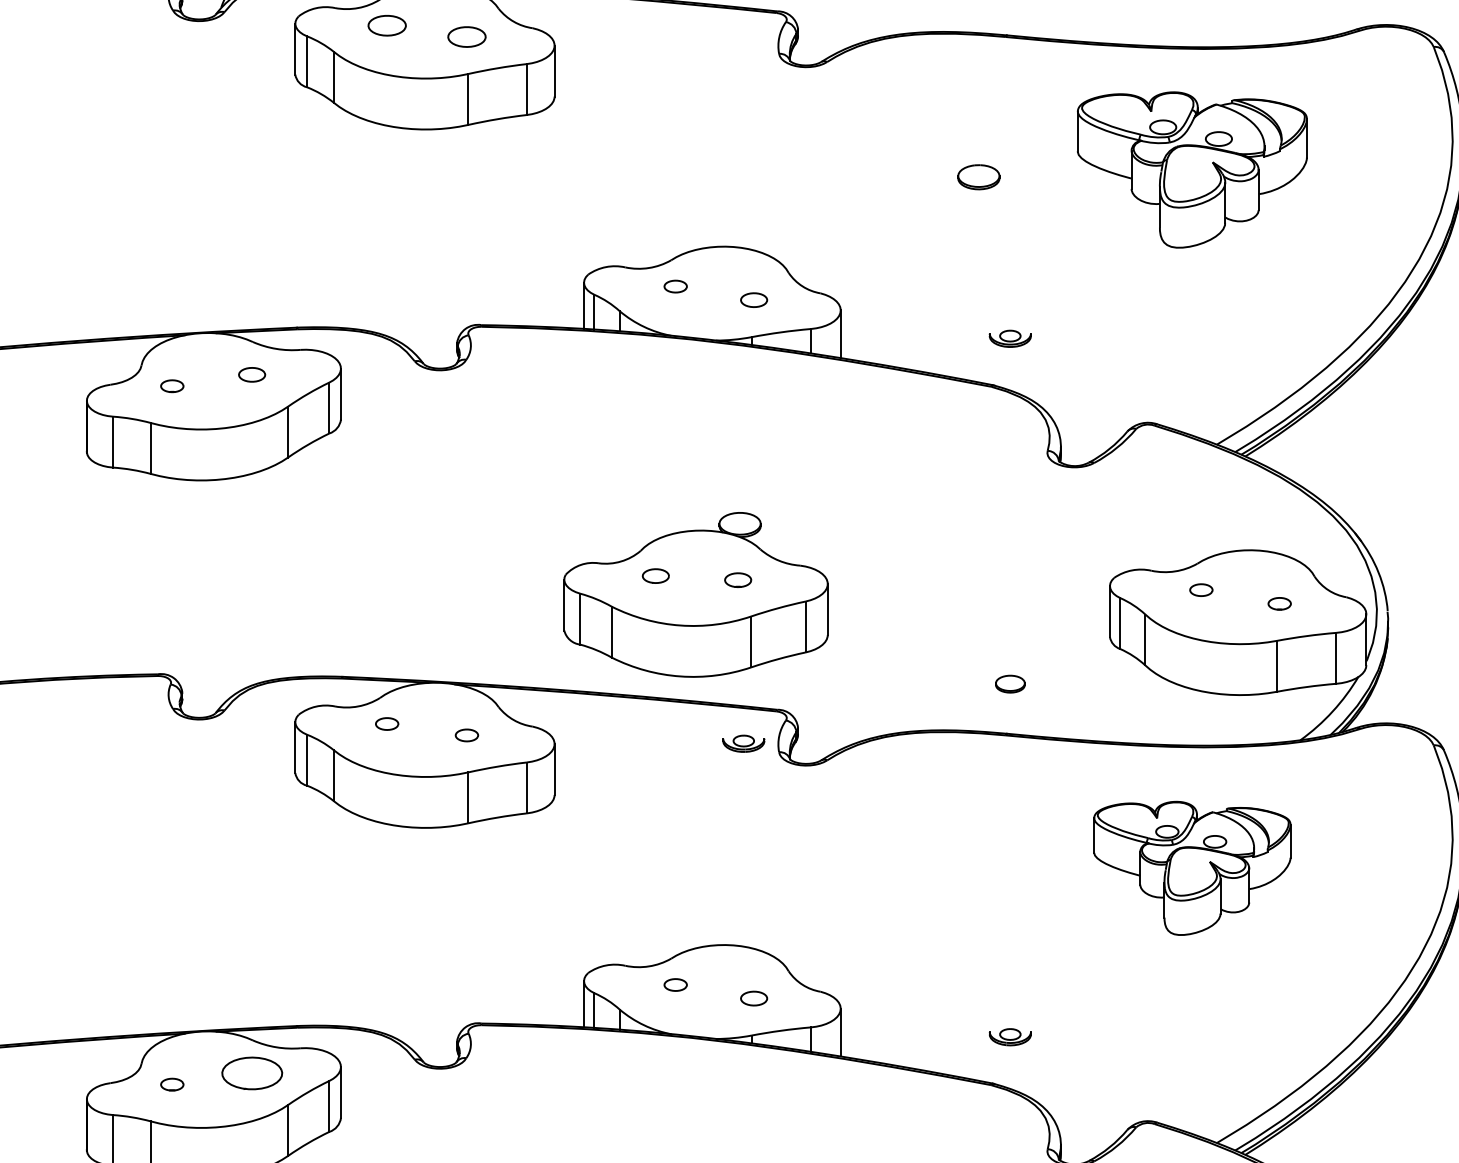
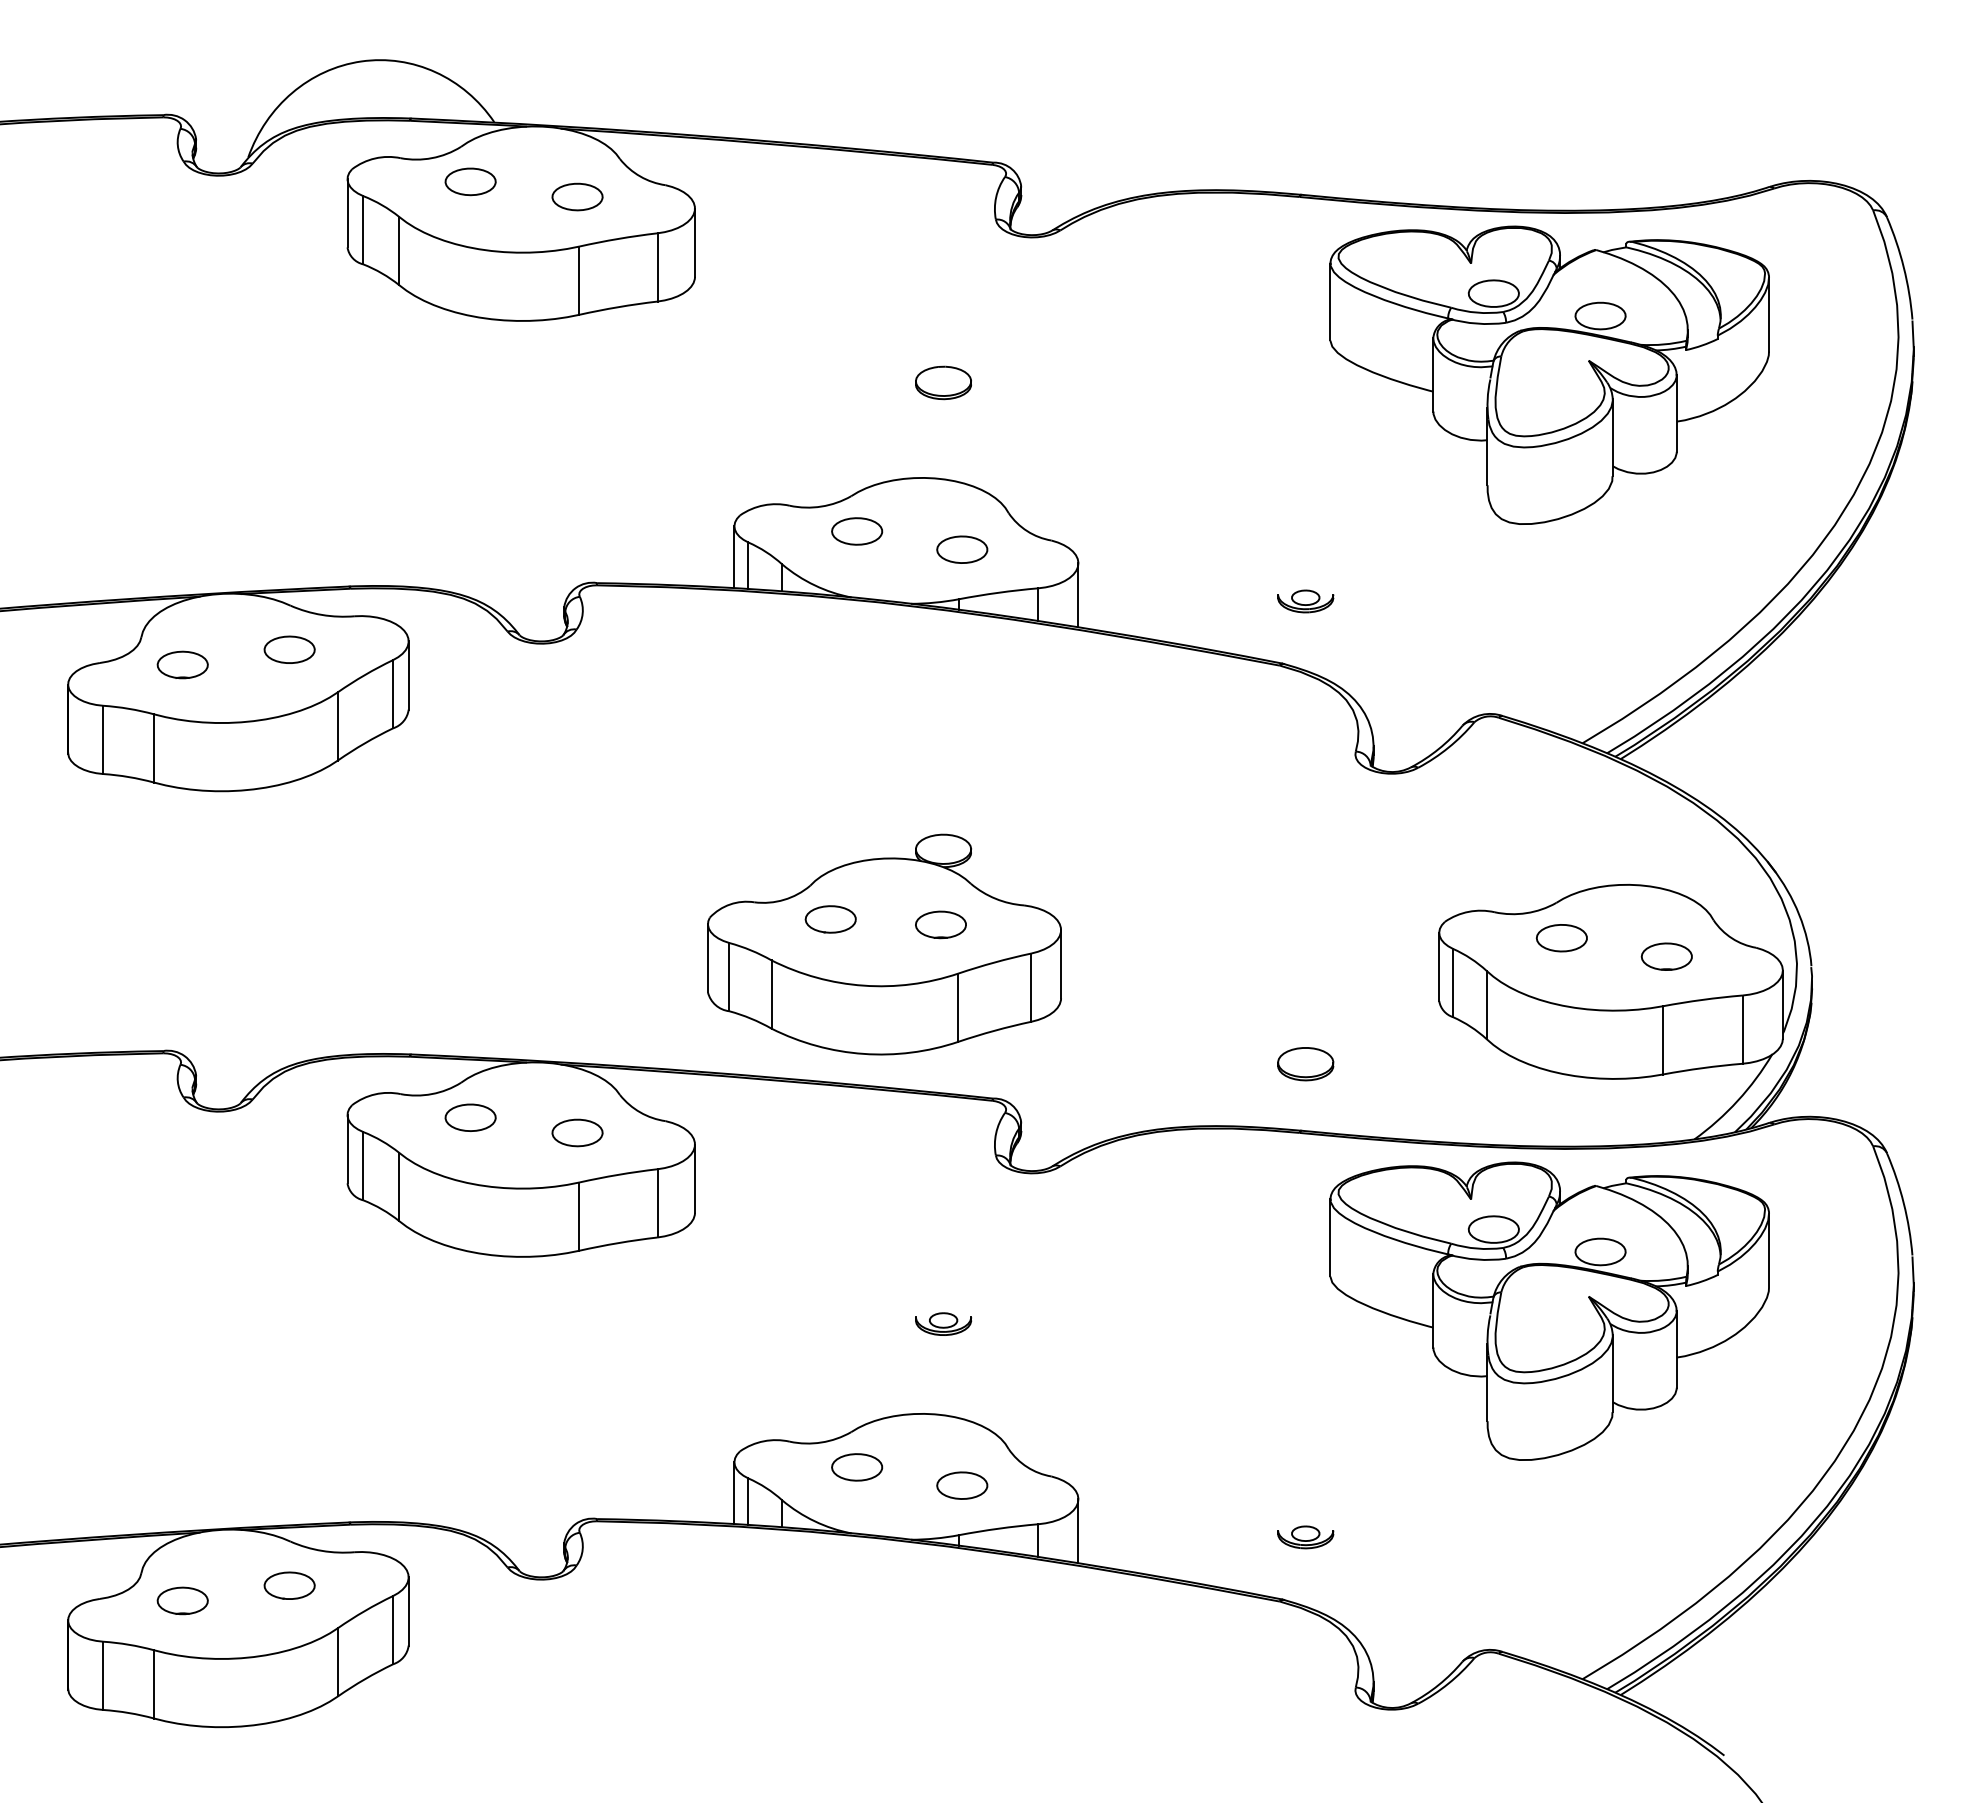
part: (1192, 169) -> (1549, 374), size x1.43
part: (978, 176) -> (943, 382), moved
part: (675, 286) -> (857, 531), size x1.67
part: (754, 300) -> (962, 549), size x1.43
part: (252, 374) -> (289, 649), size x1.43
part: (172, 385) -> (182, 664), size x1.67
part: (655, 576) -> (830, 919), size x1.43
part: (737, 579) -> (940, 924), size x1.43
part: (1201, 590) -> (1561, 938), size x1.67
part: (1279, 603) -> (1666, 956), size x1.67
part: (1010, 684) -> (1305, 1064), size x1.43
part: (387, 723) -> (470, 1117), size x1.67
part: (466, 735) -> (577, 1132), size x1.67
part: (743, 743) -> (943, 1323), moved
part: (1192, 867) -> (1549, 1310), size x1.67
part: (675, 985) -> (857, 1467), size x1.67
part: (754, 998) -> (962, 1485), size x1.43
part: (252, 1073) -> (289, 1585), size x0.62
part: (172, 1084) -> (182, 1600), size x1.67

